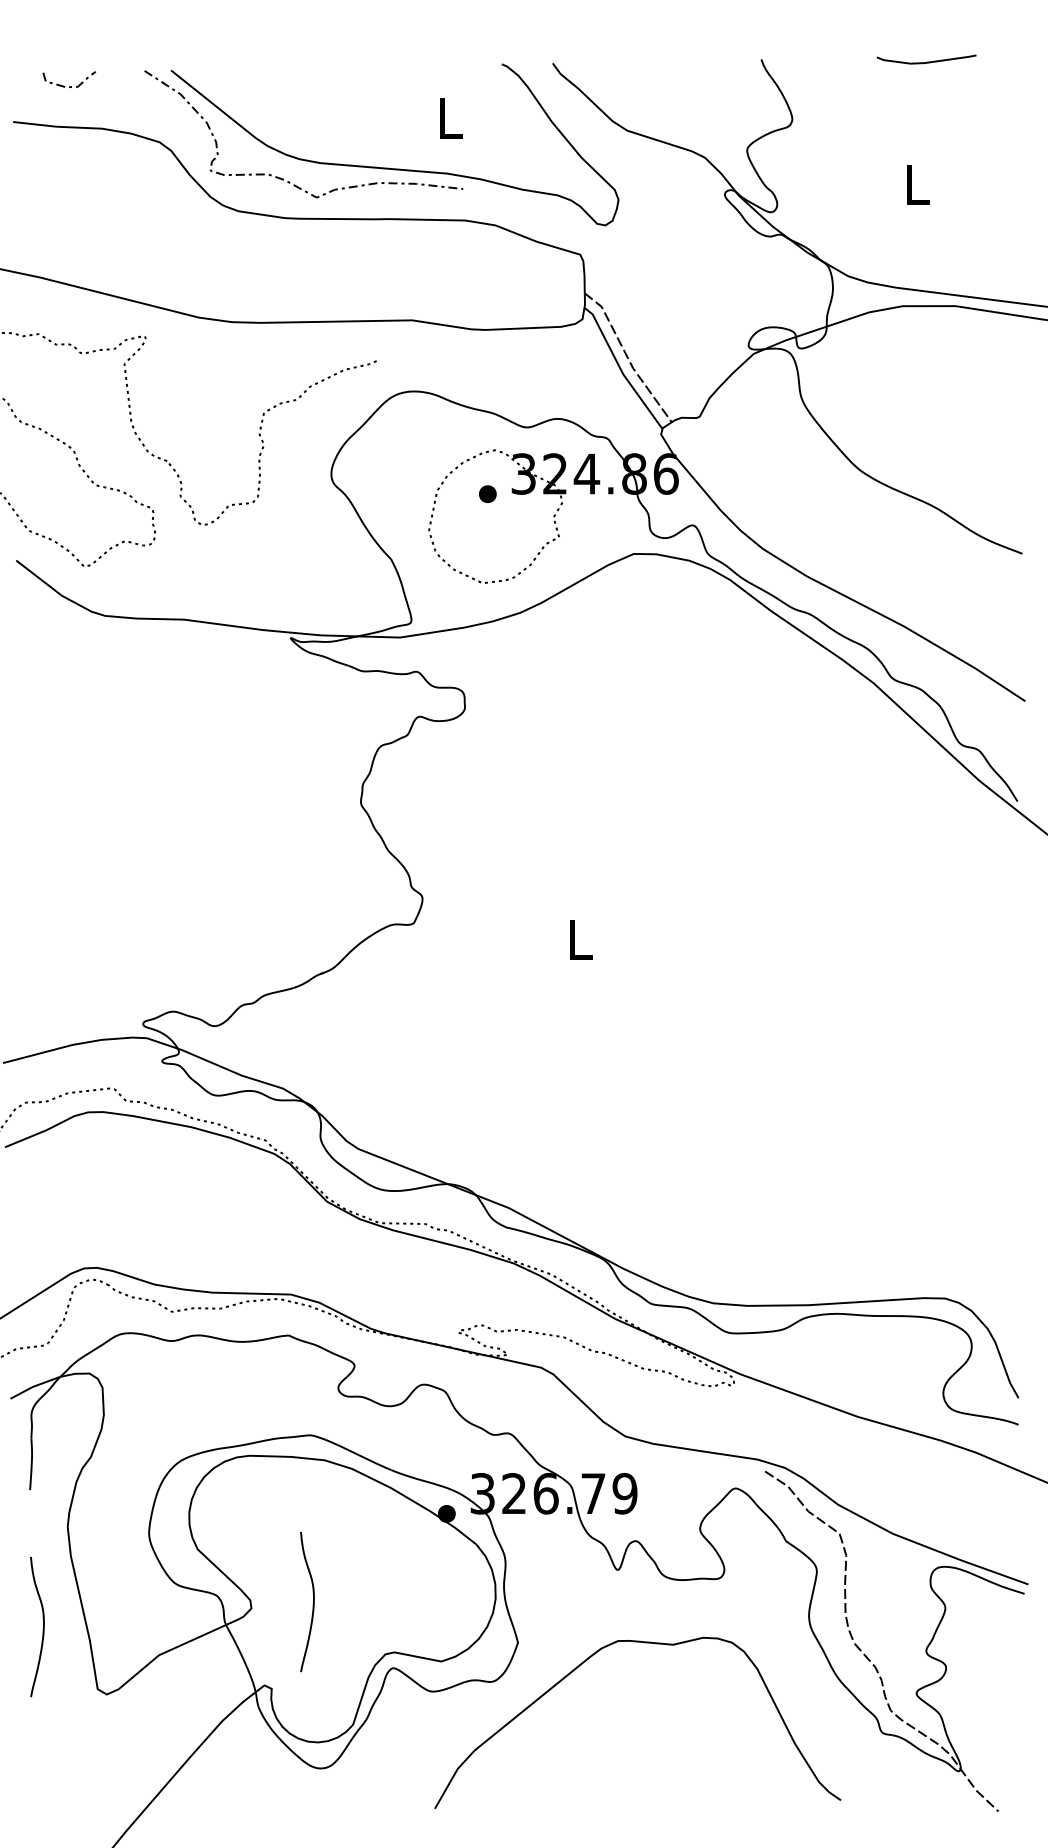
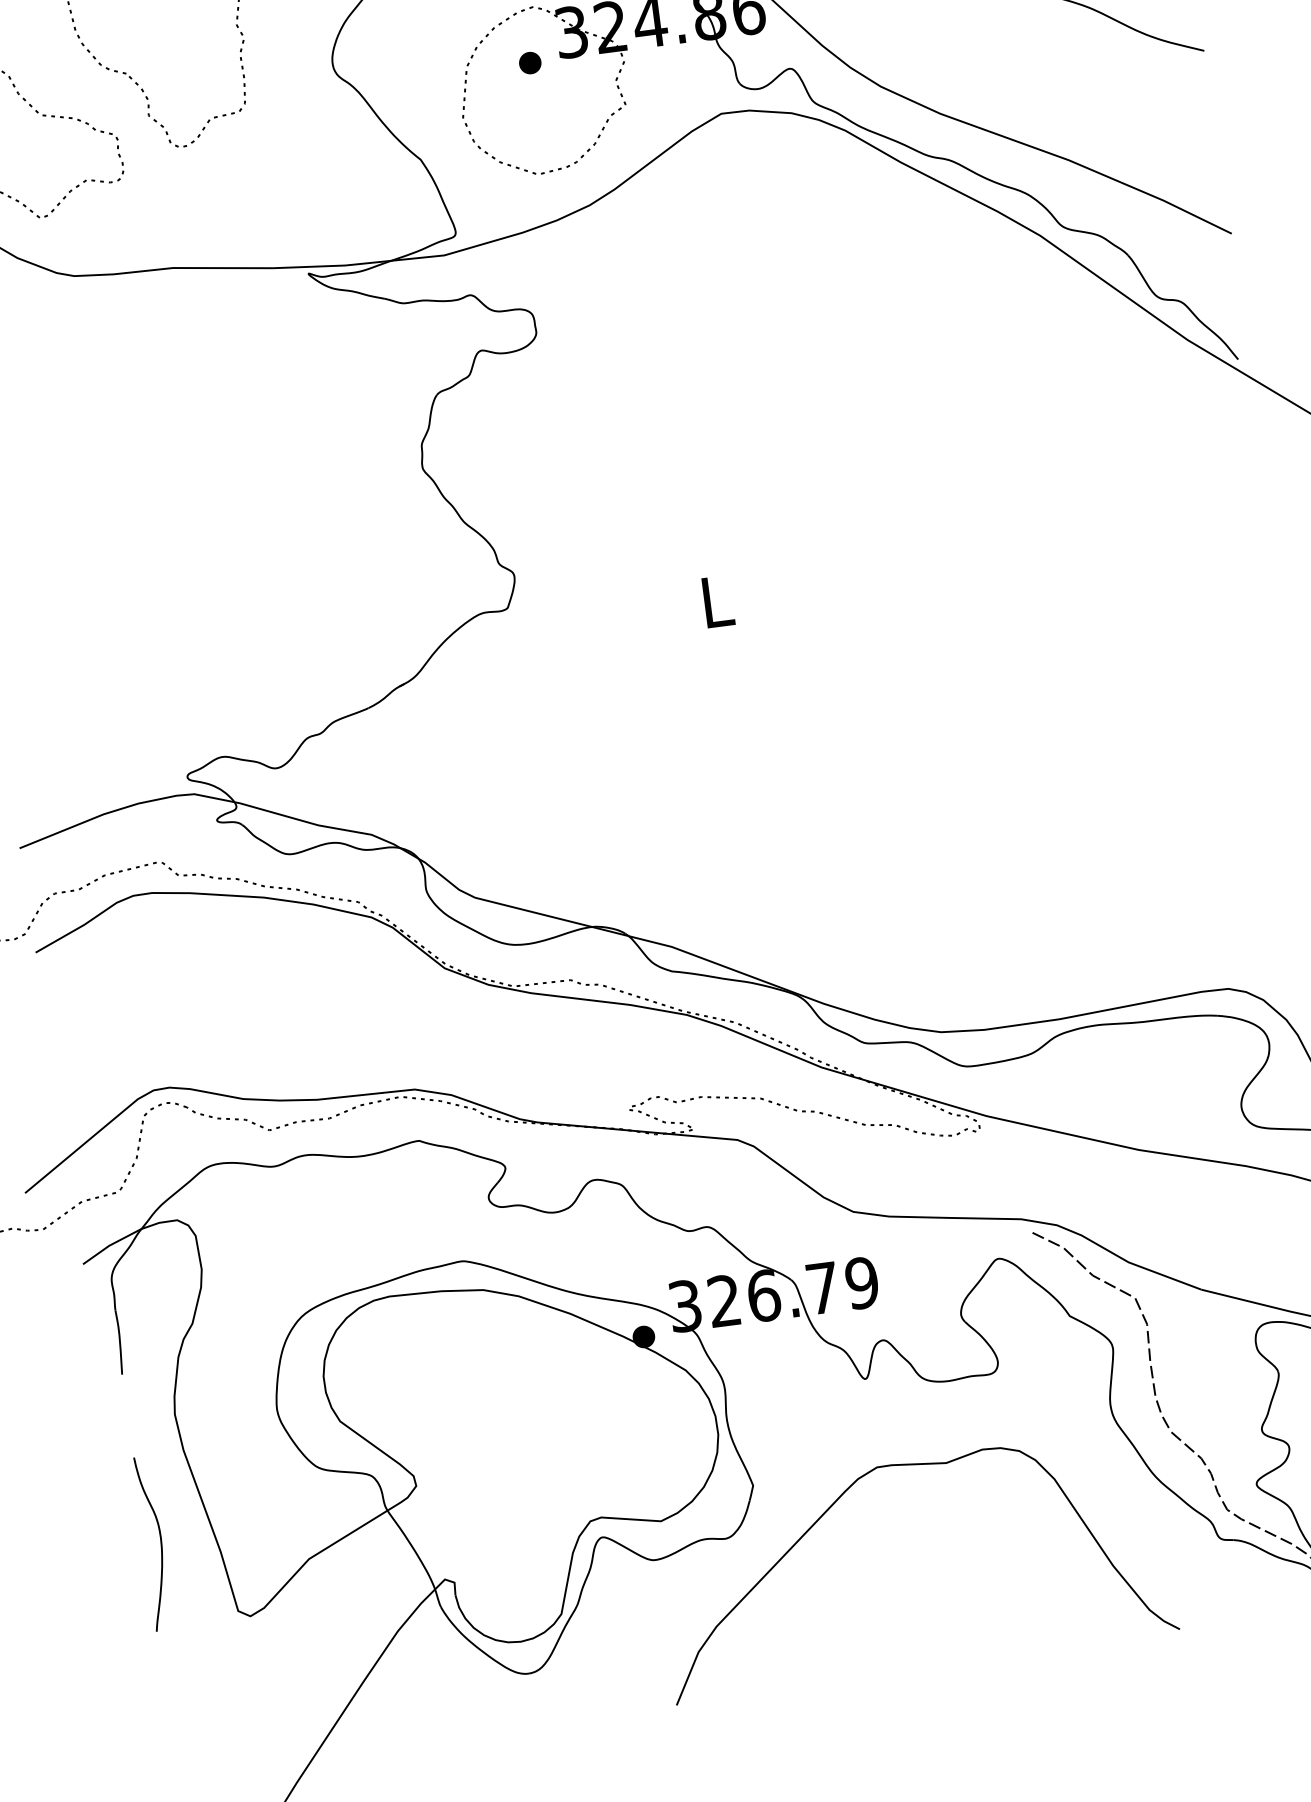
curve: (312, 1603) -> (491, 1469), removed

